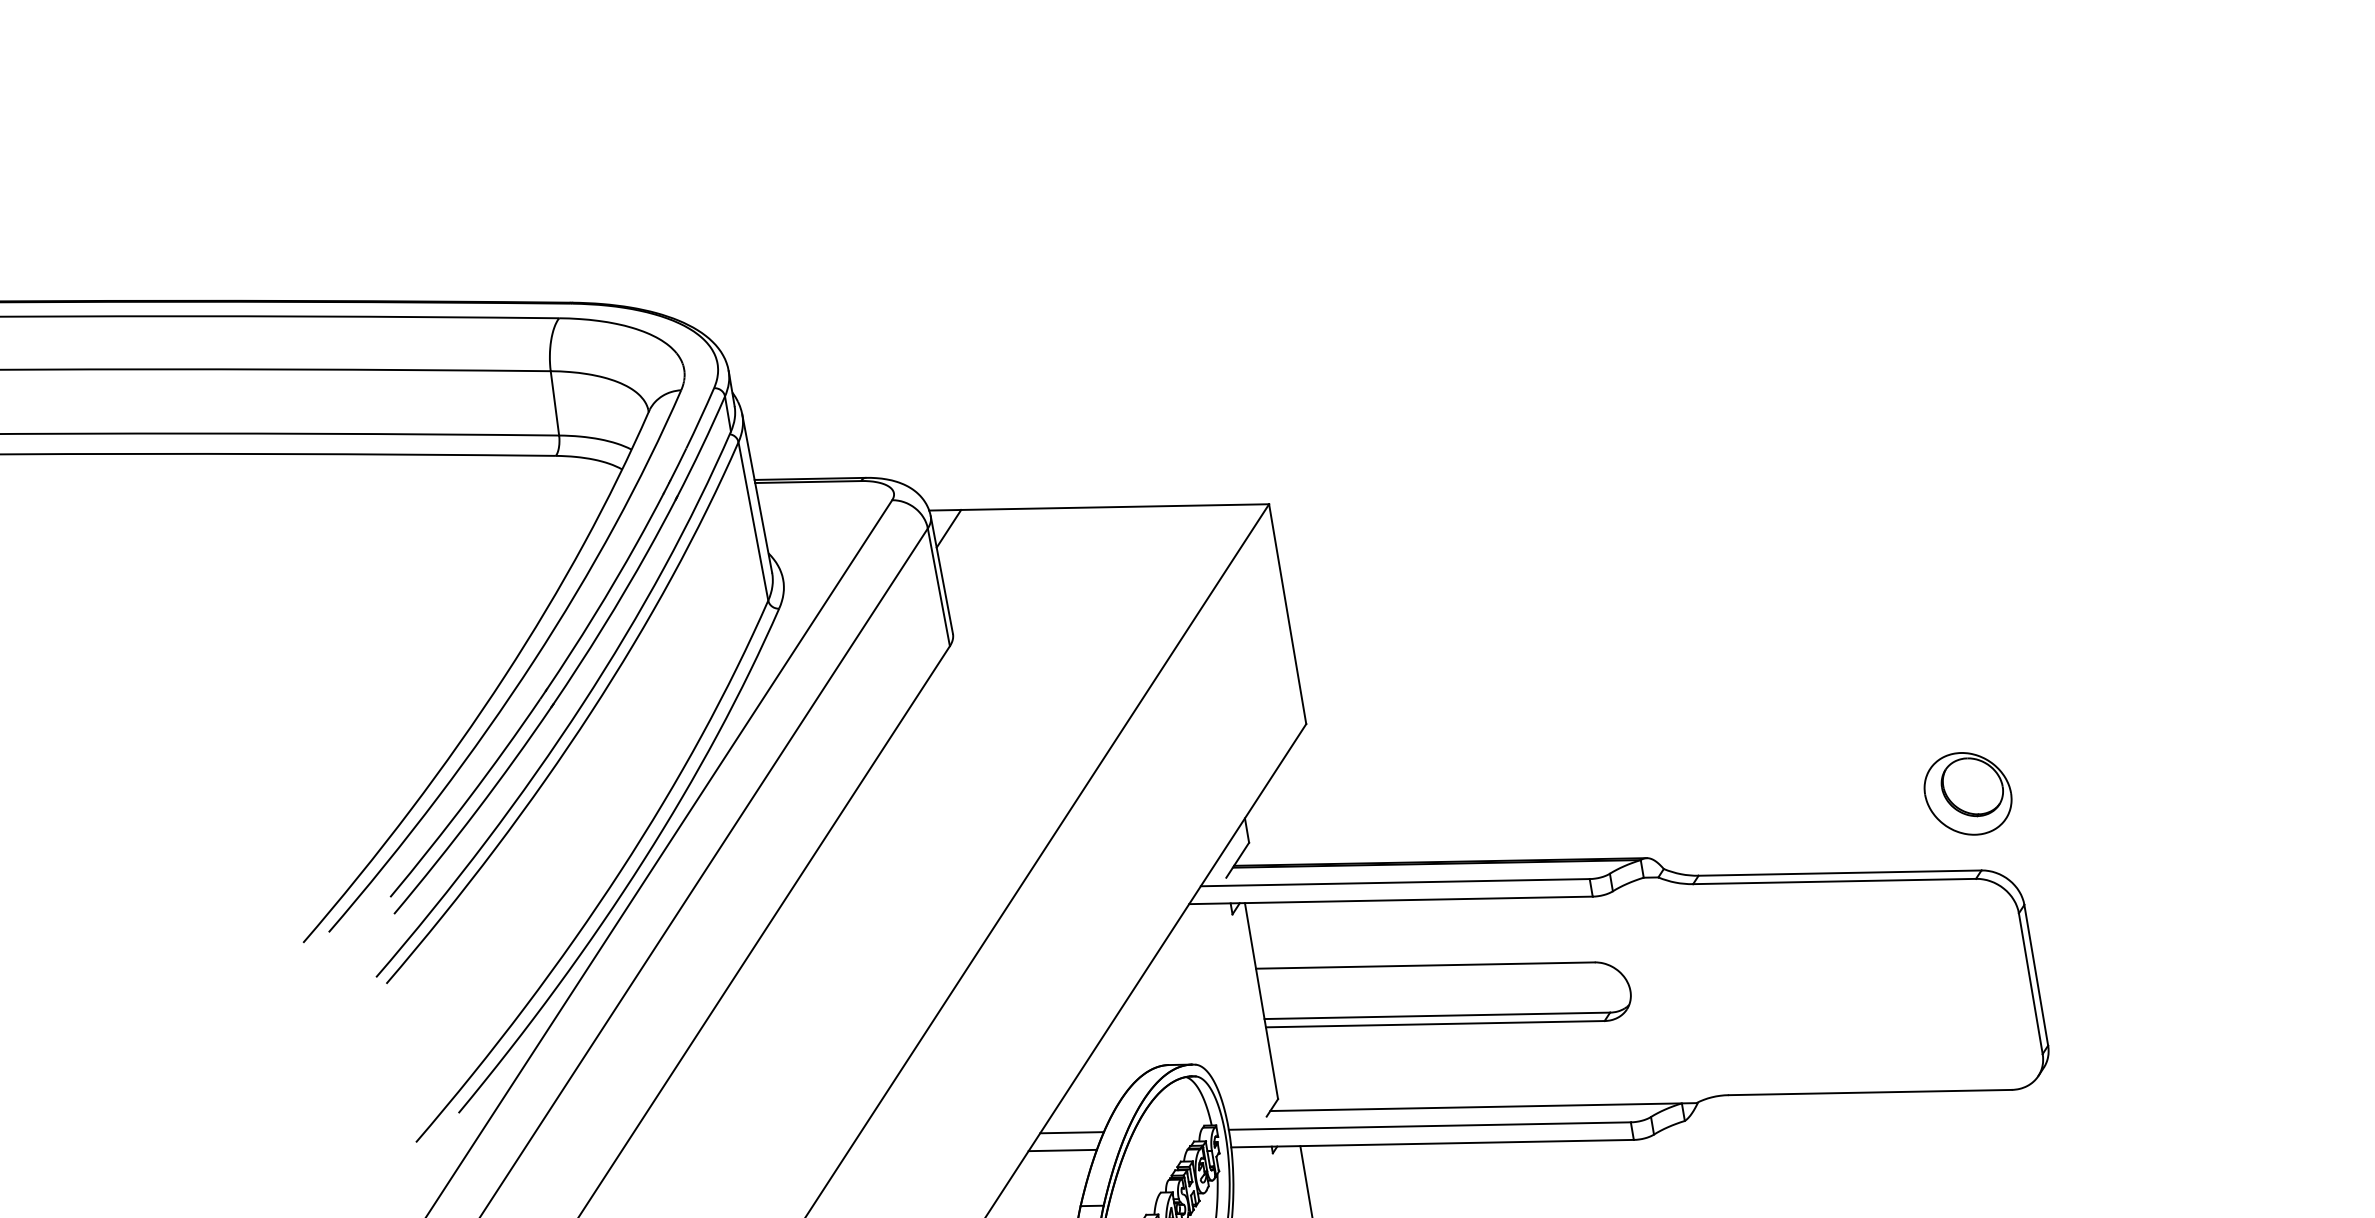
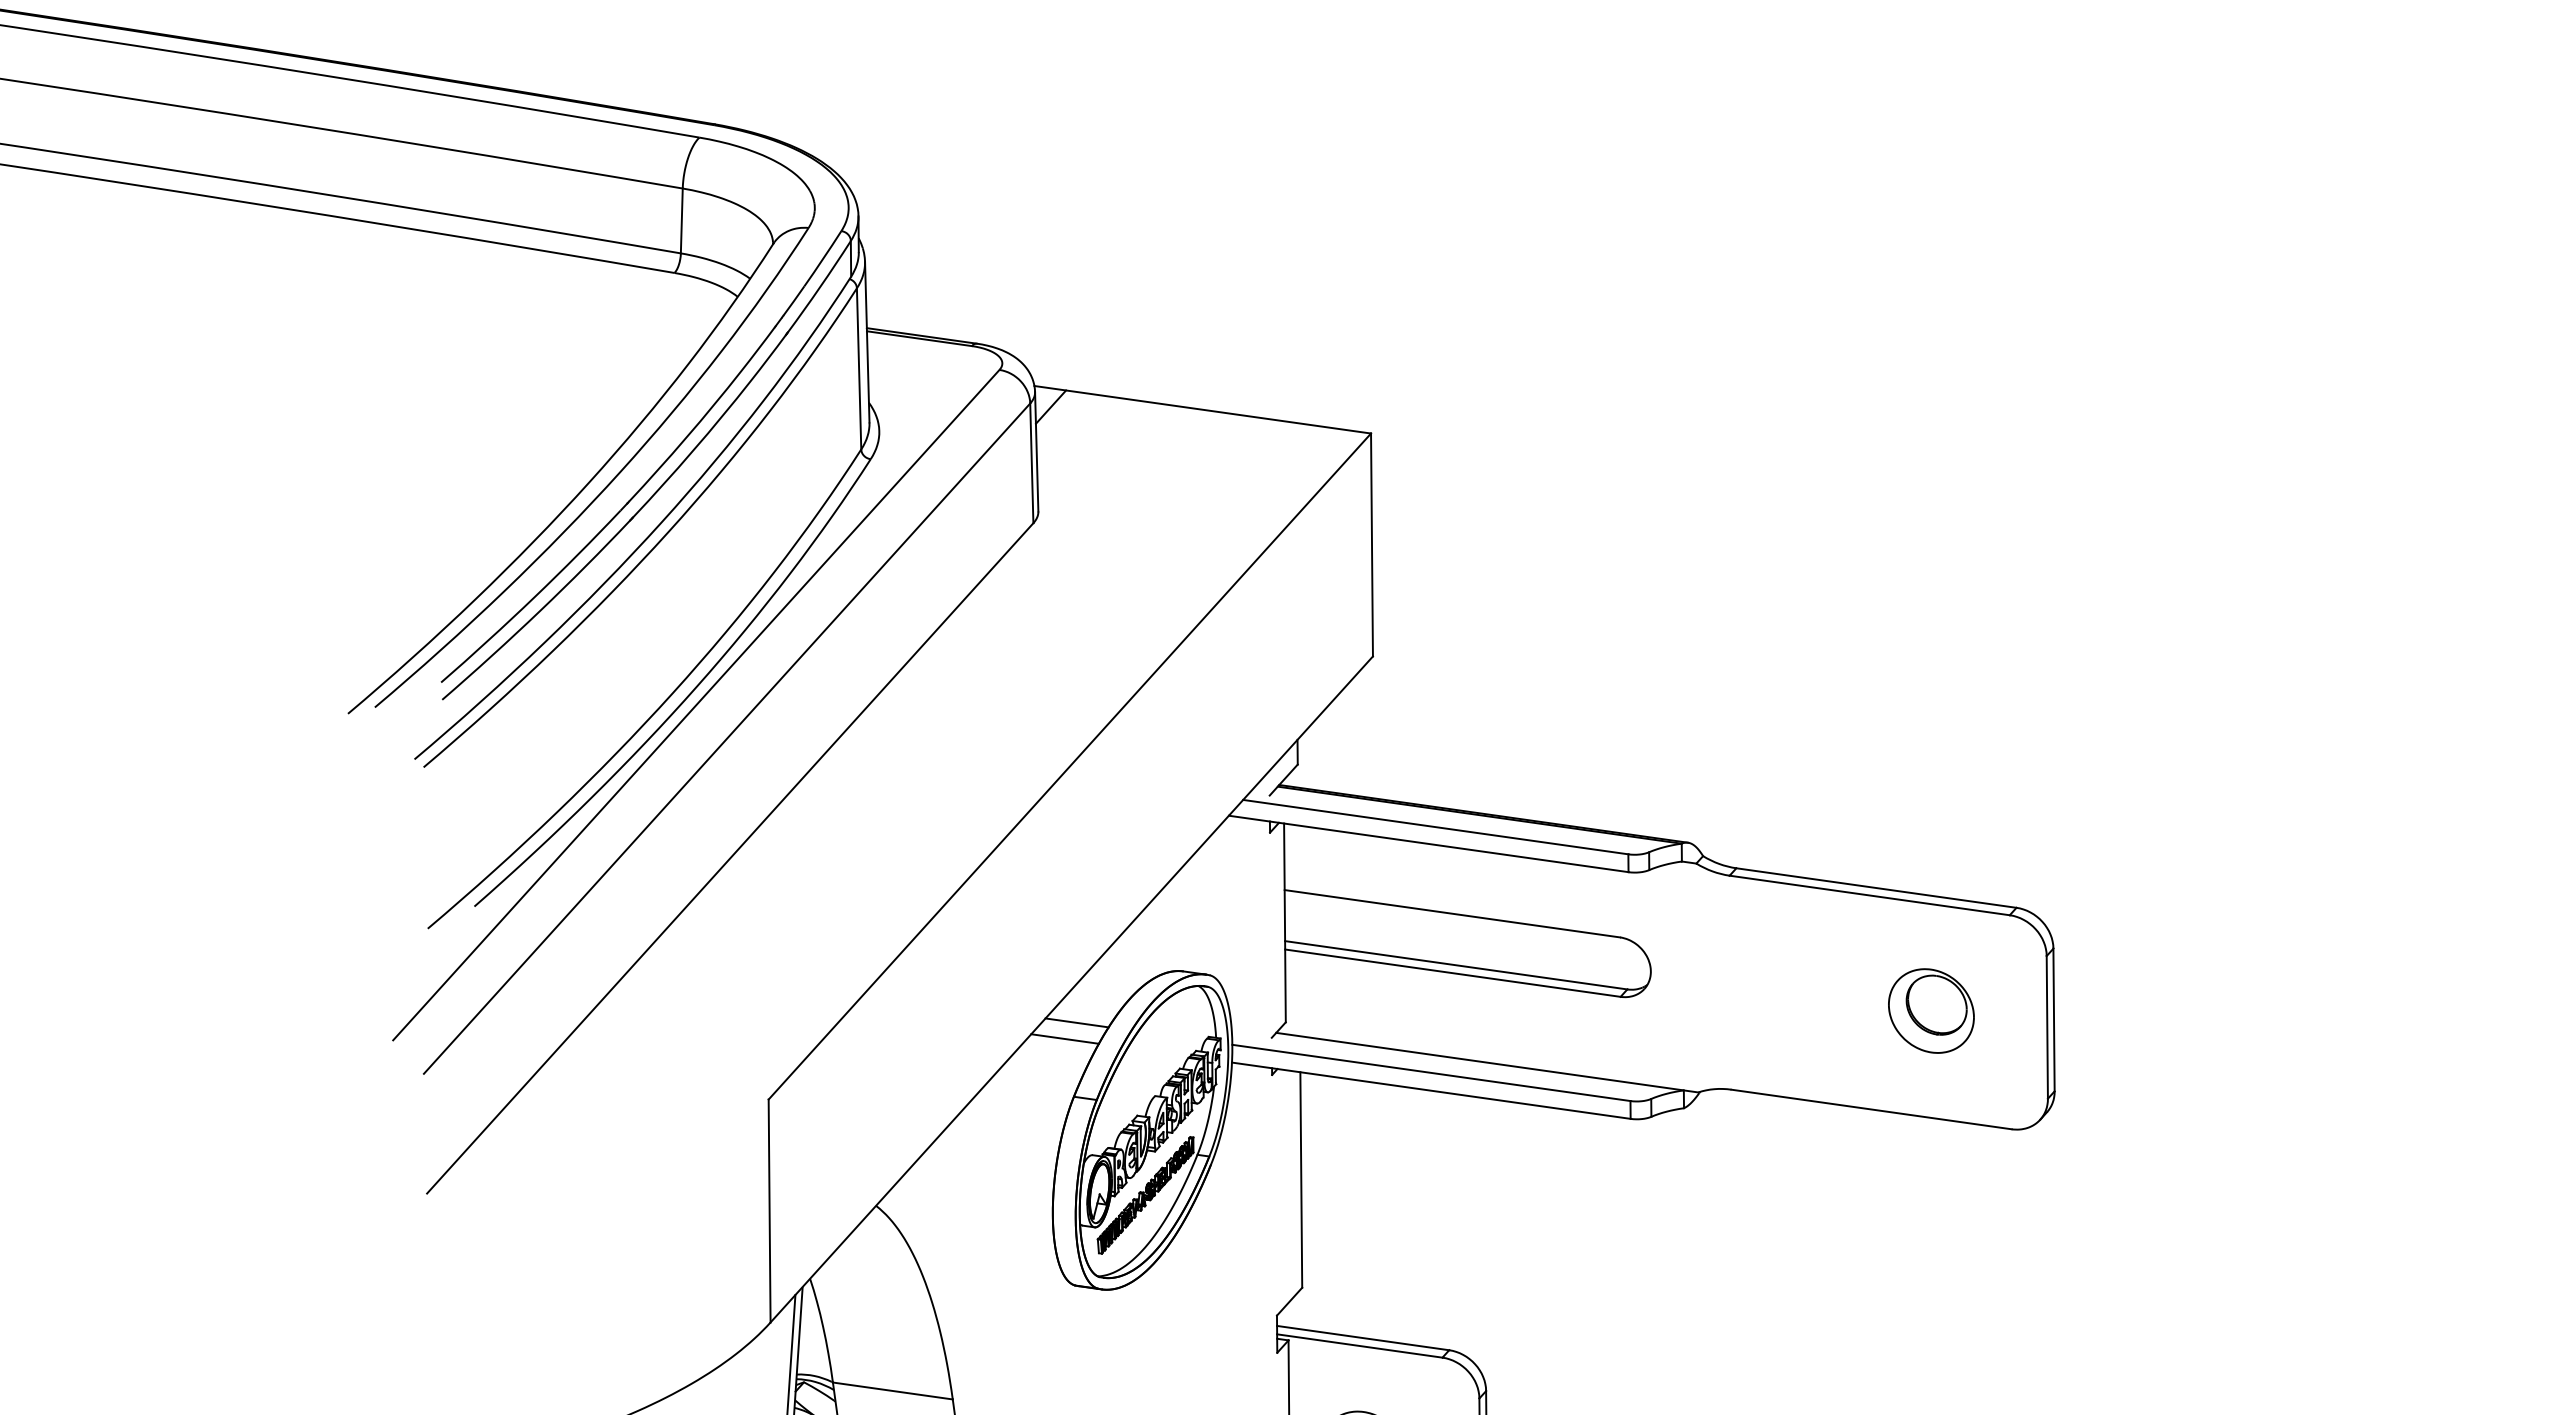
part: (1968, 793) -> (1931, 1010), moved

